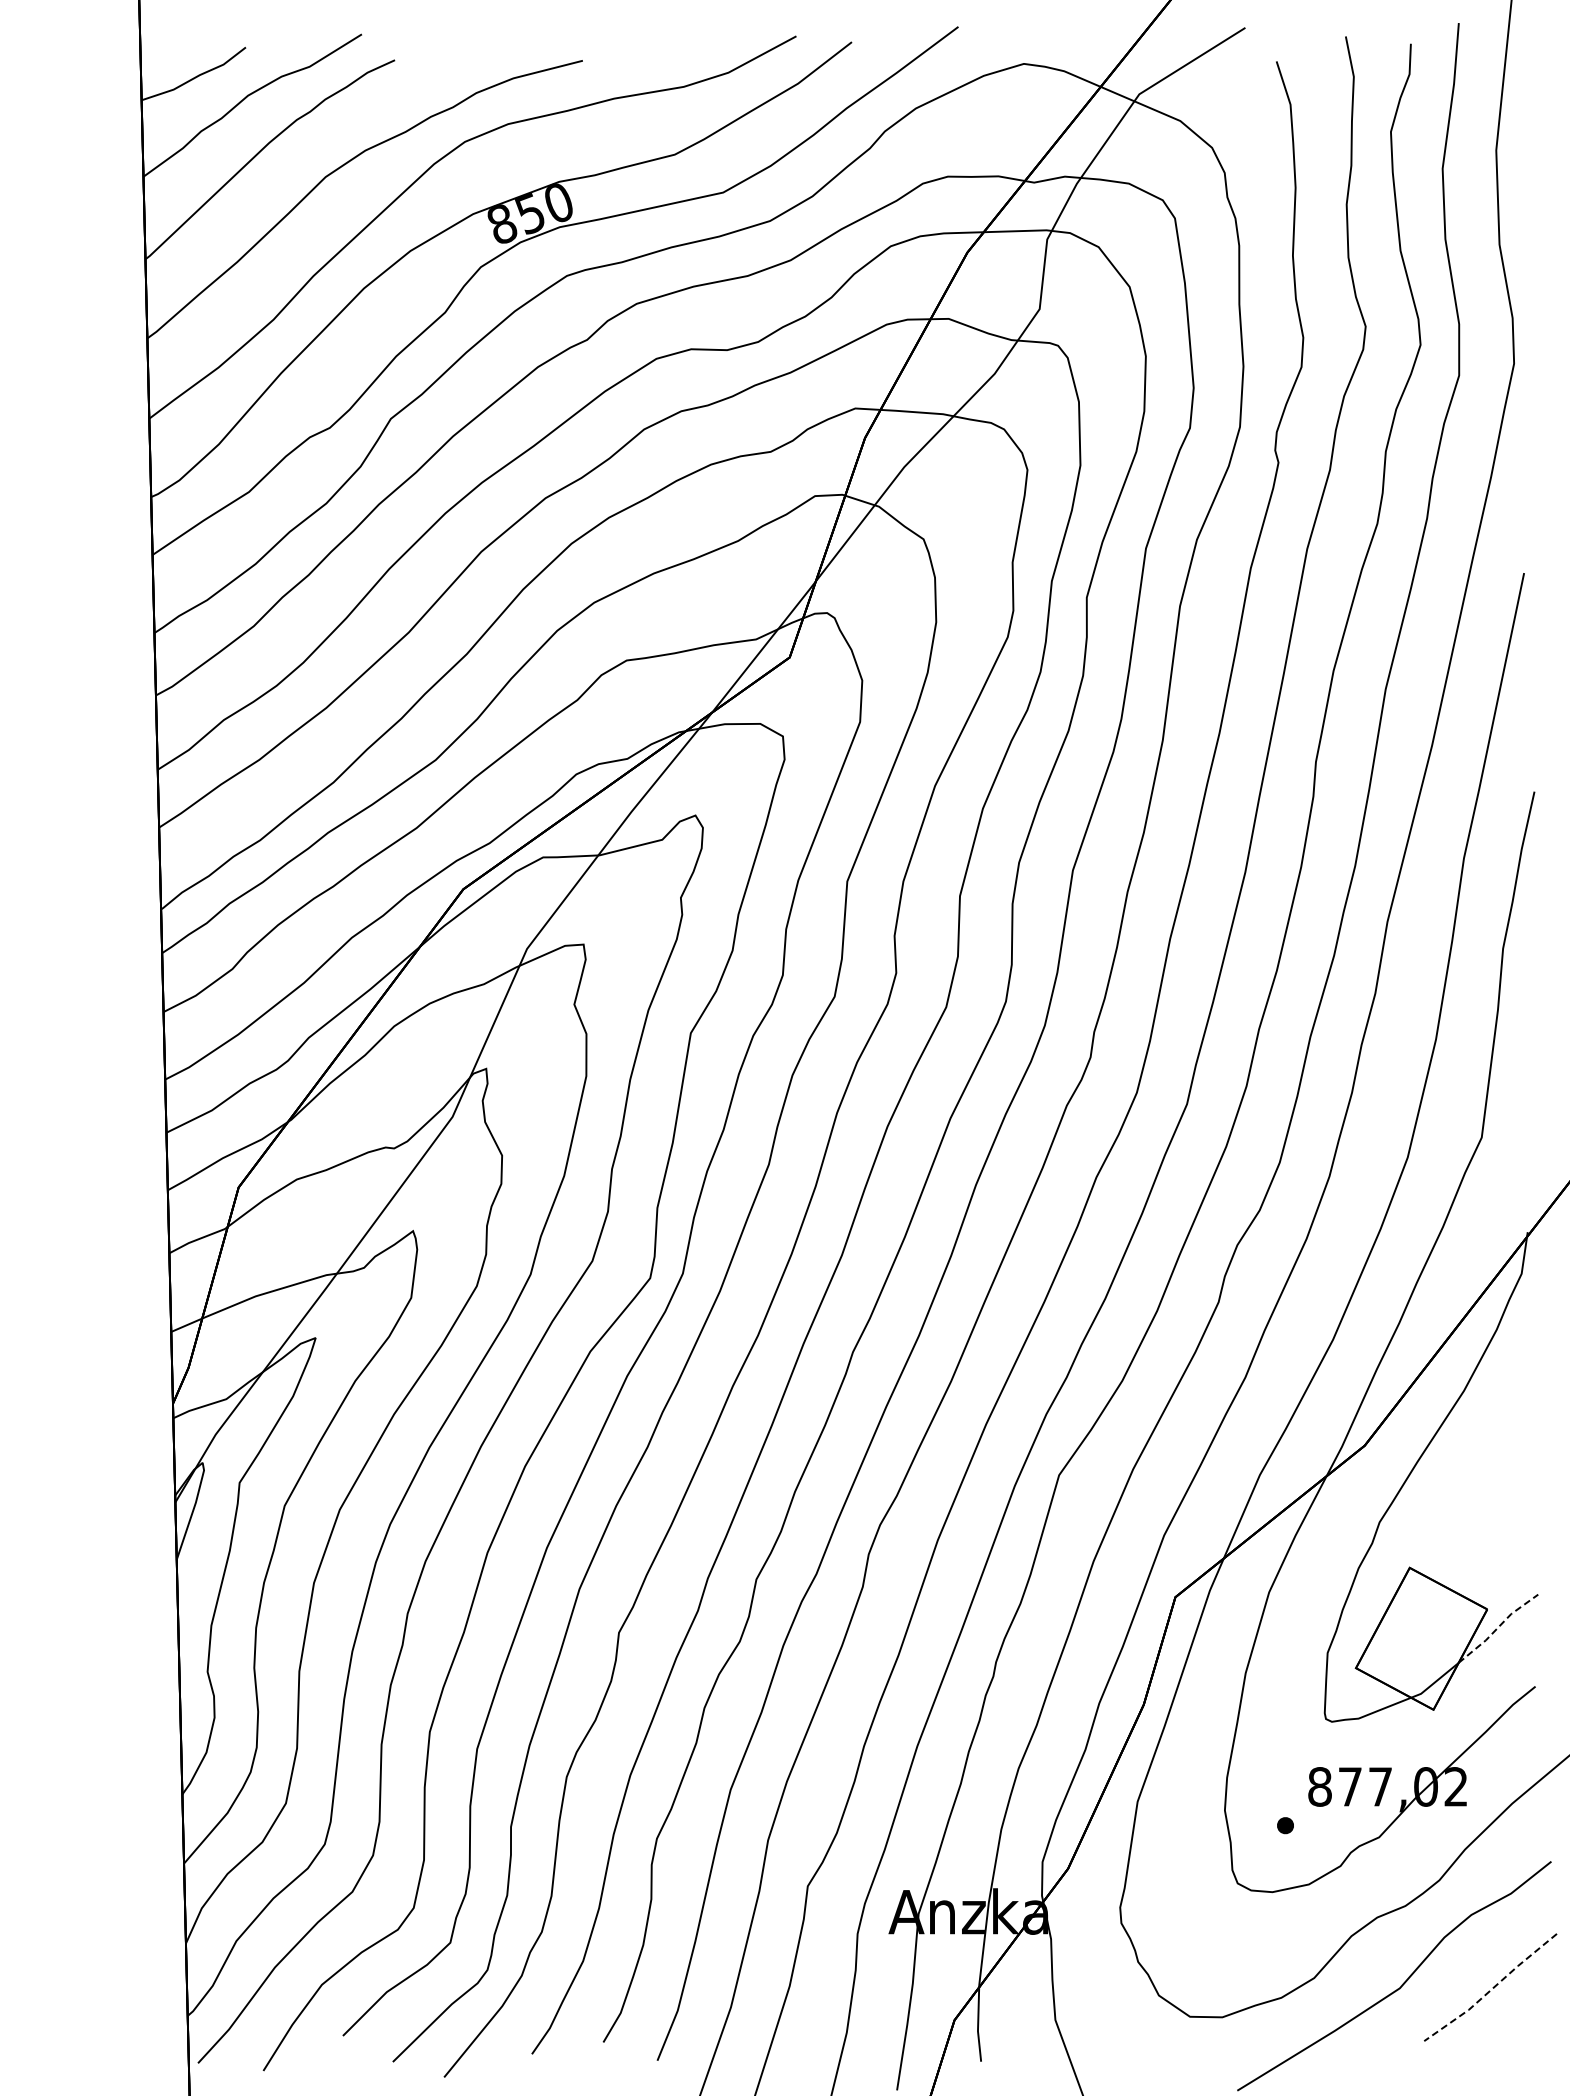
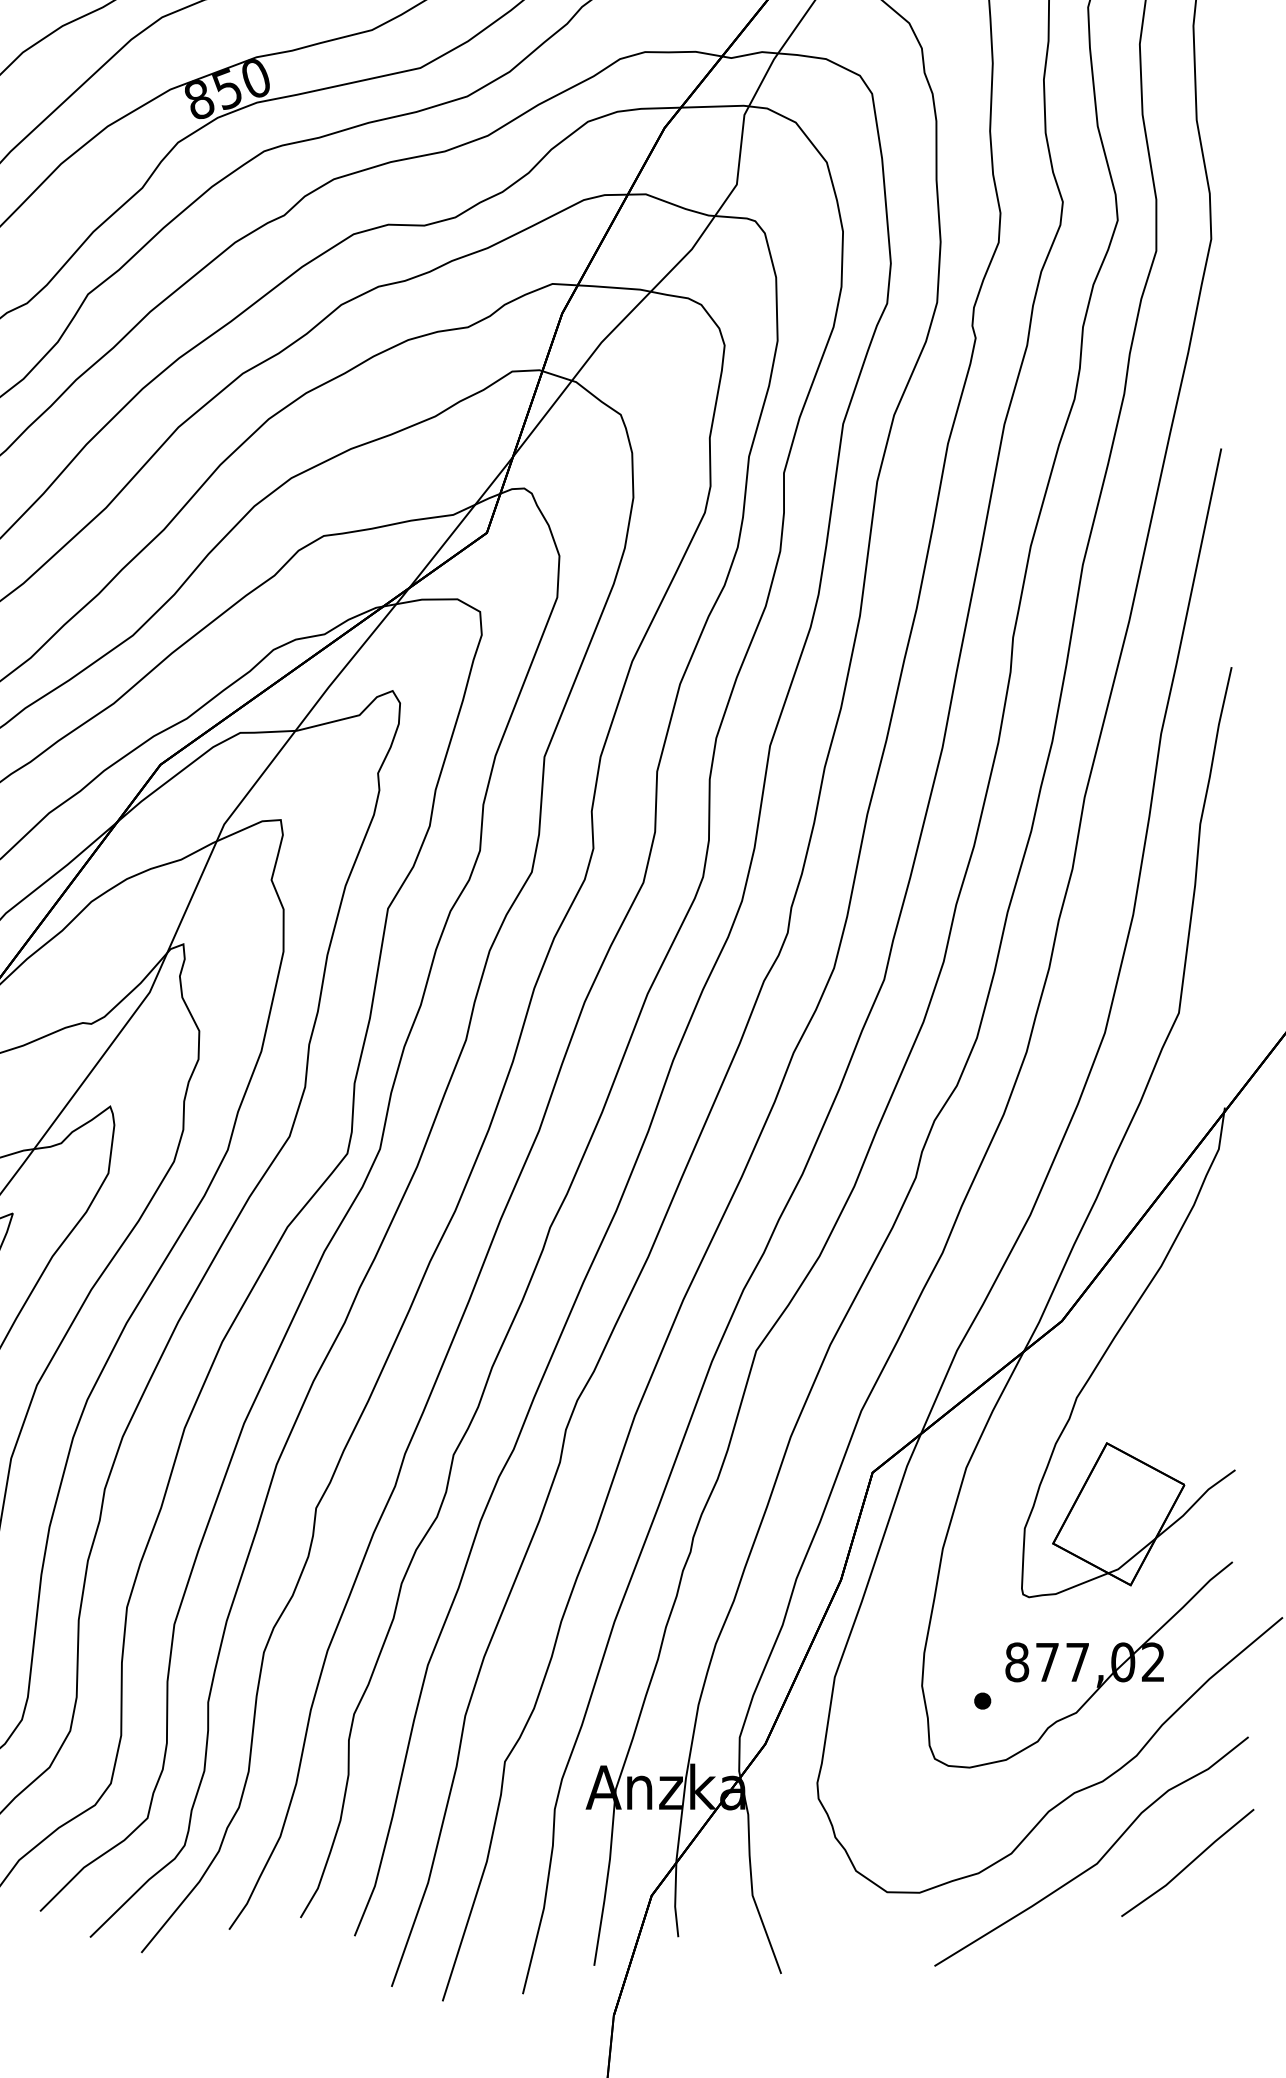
line: (1498, 1627) -> (1195, 1502), dashed -> solid
line: (1491, 1989) -> (1188, 1864), dashed -> solid

